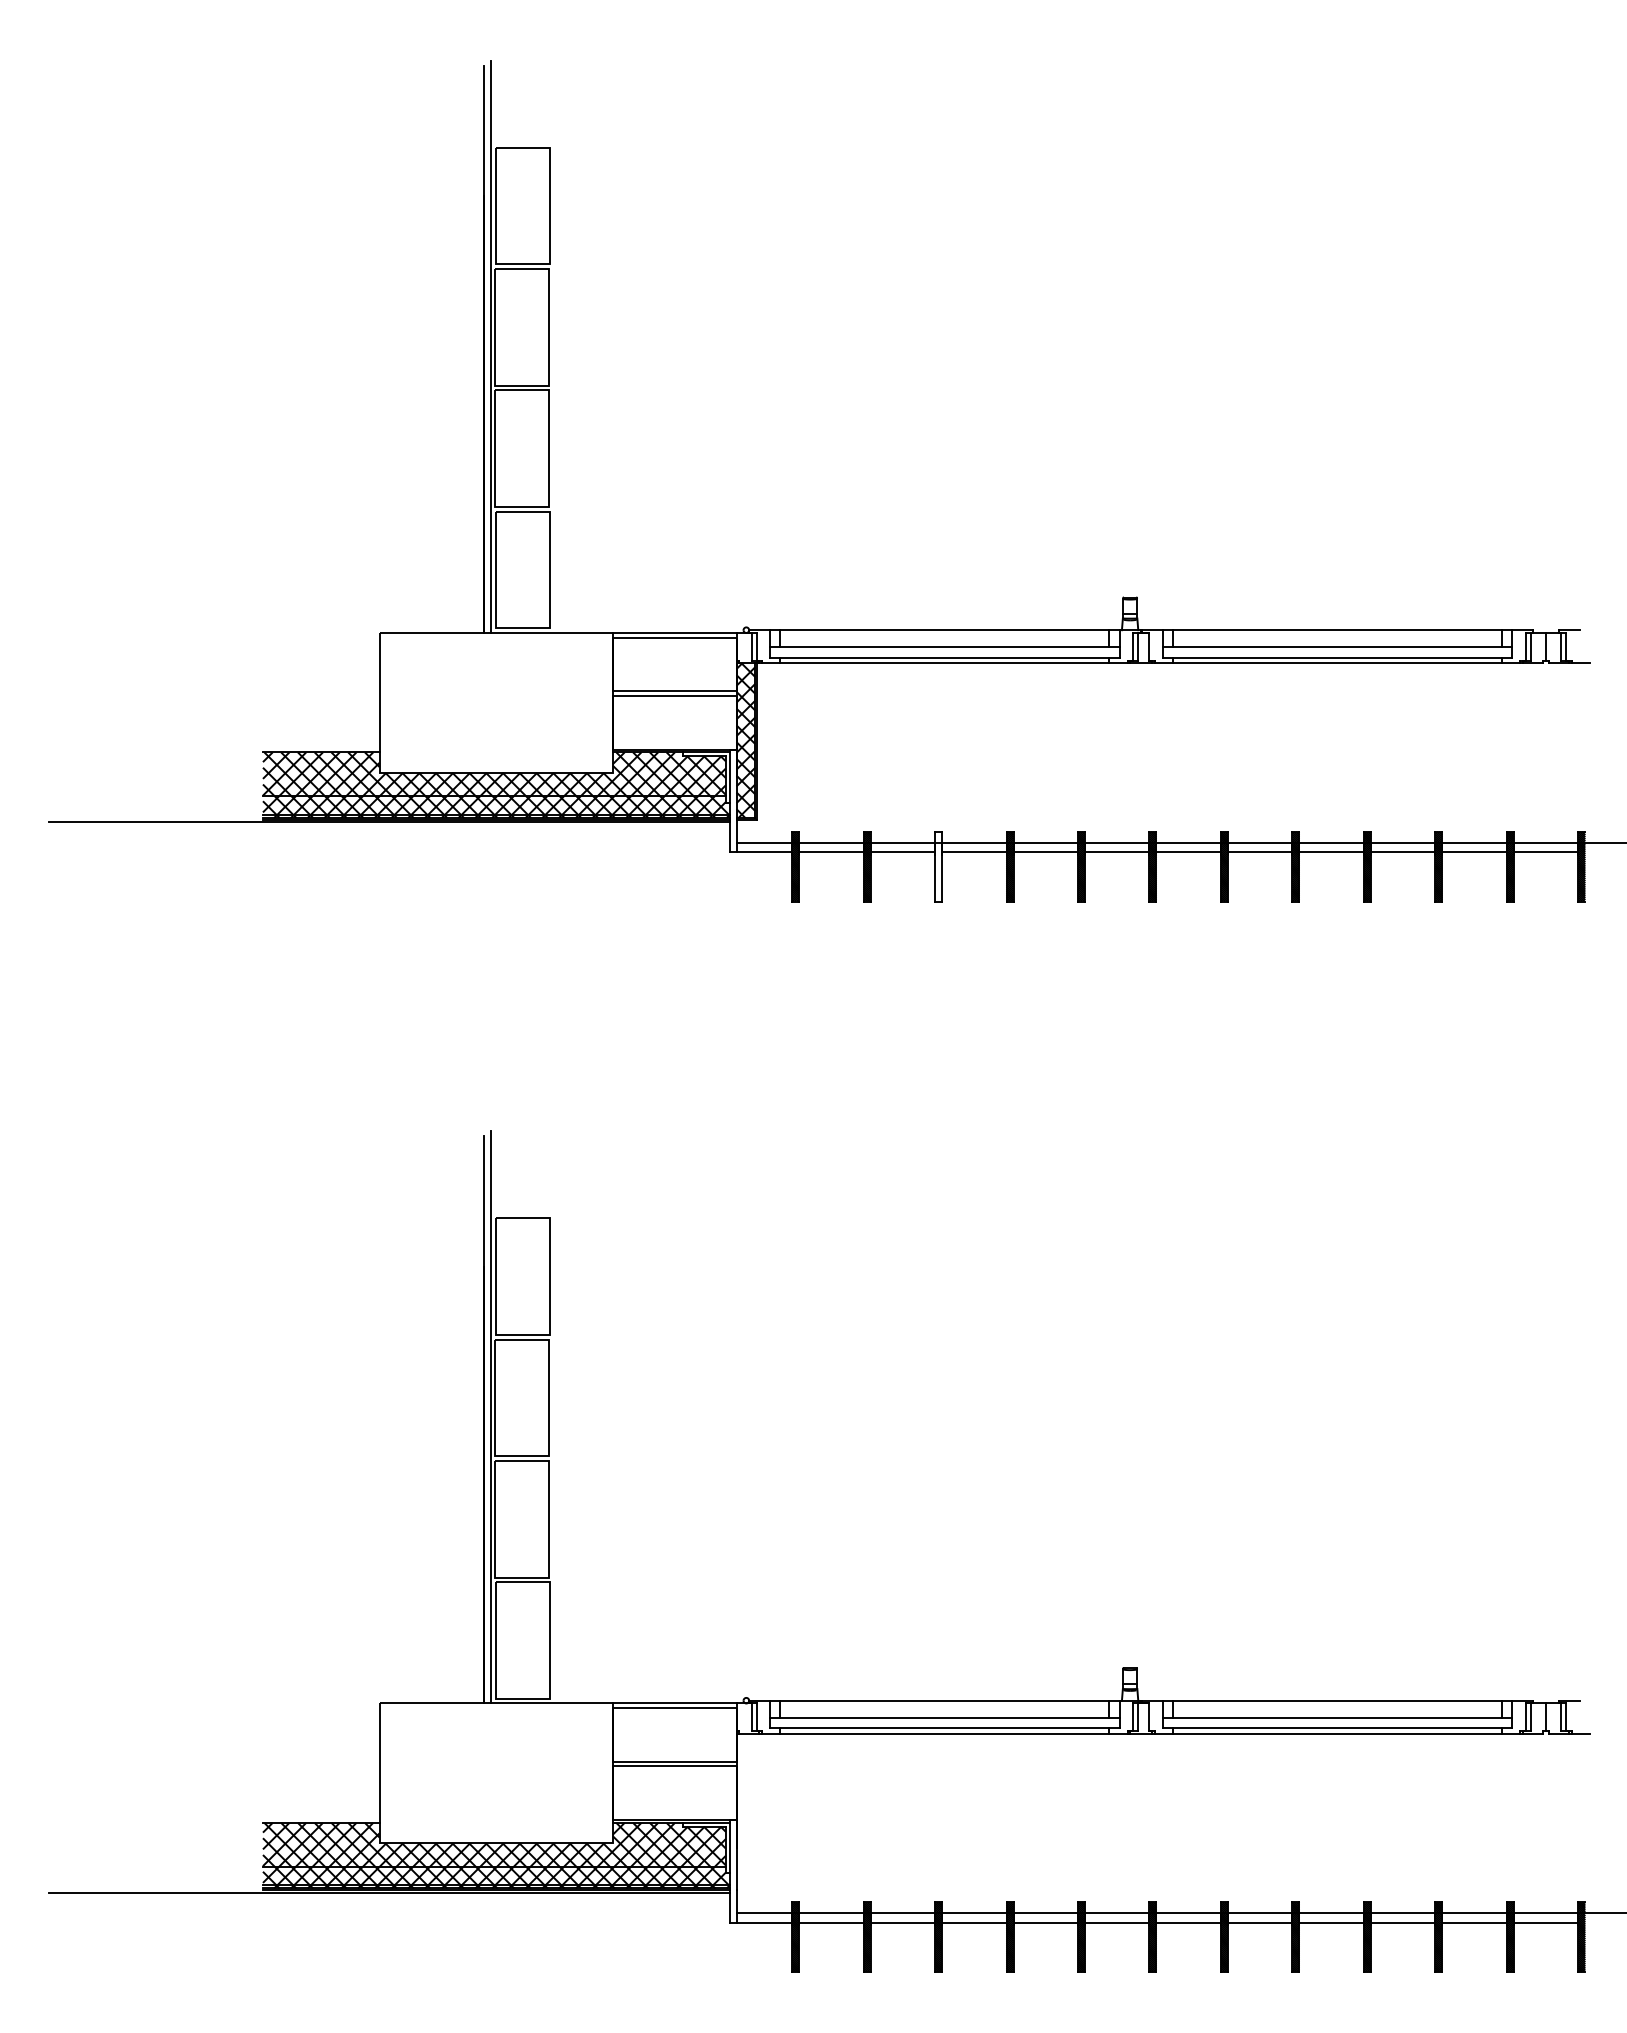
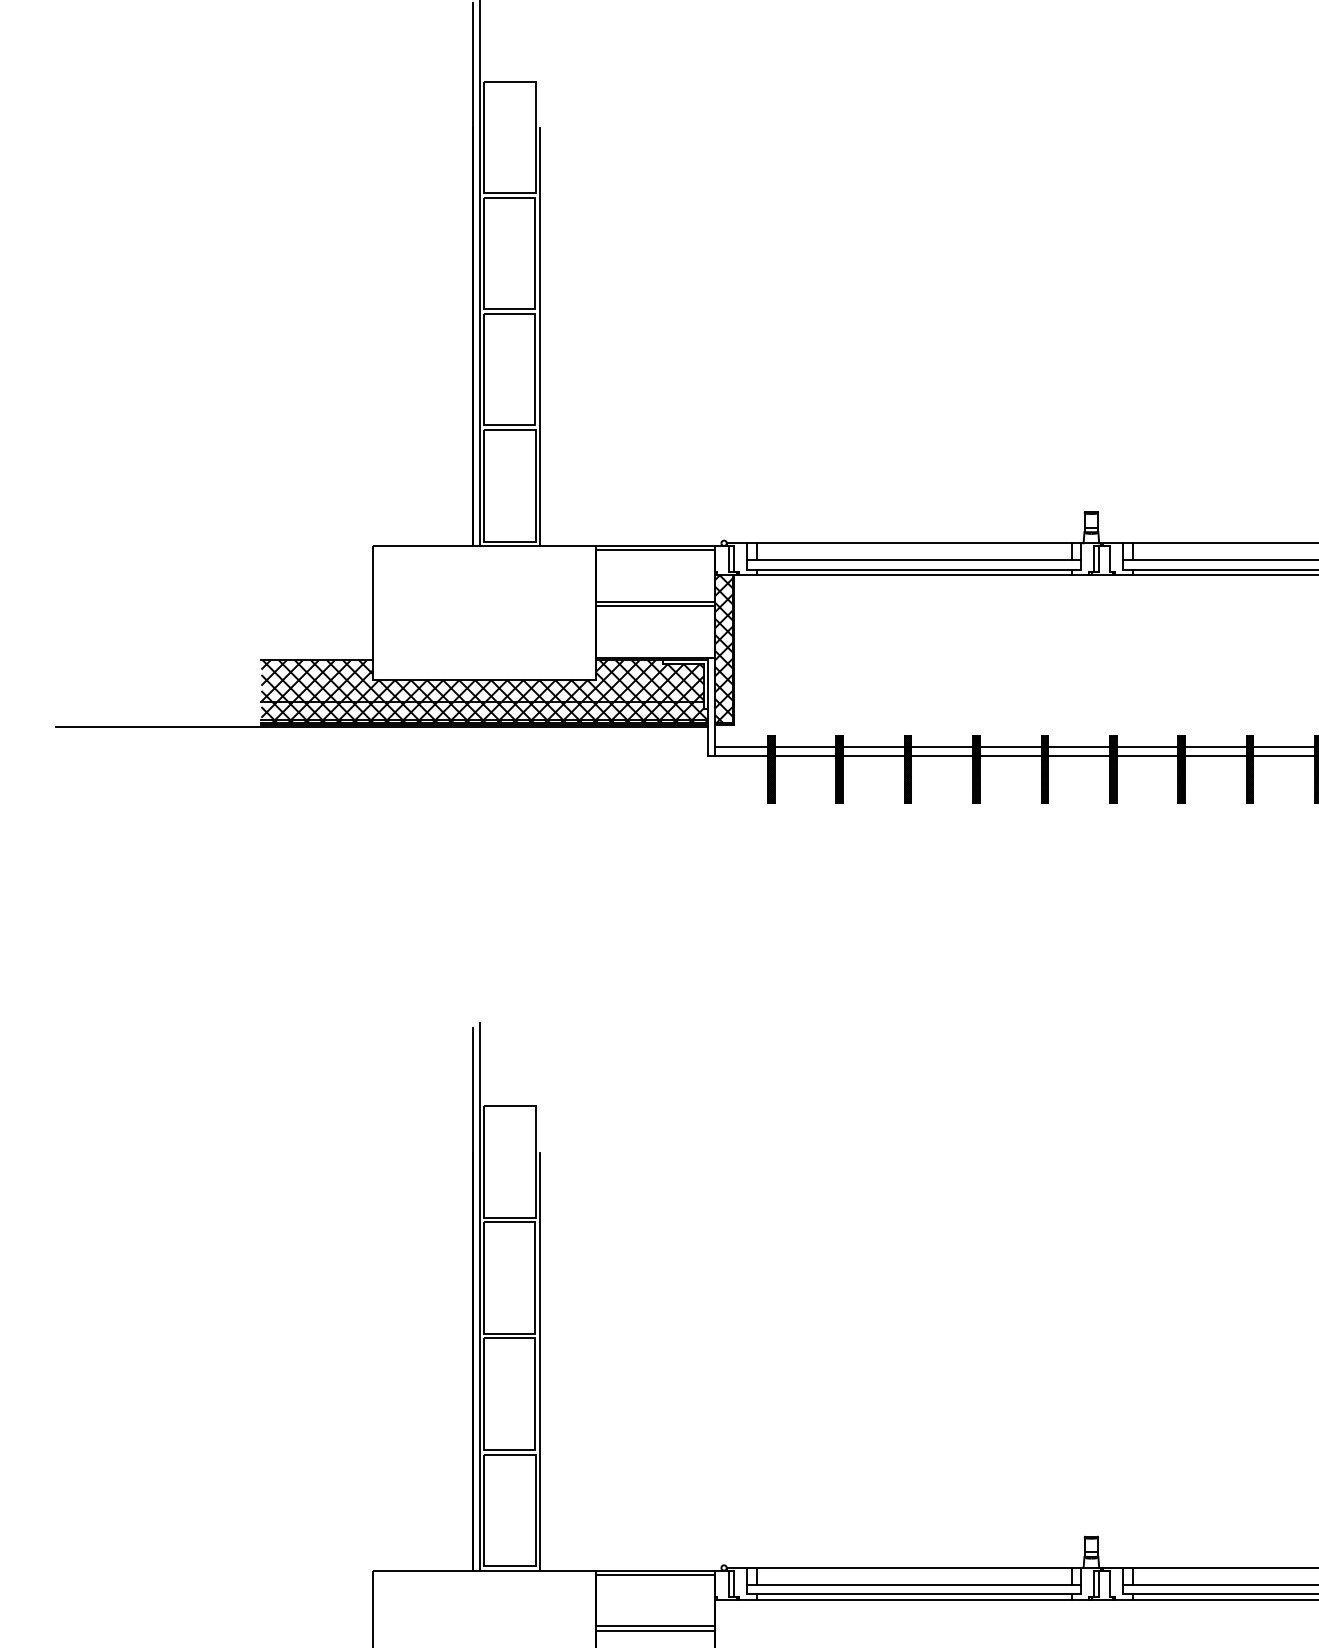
line: (554, 414) -> (540, 336), added
hatch: (938, 866) -> (908, 769), added
line: (554, 1484) -> (540, 1361), added

